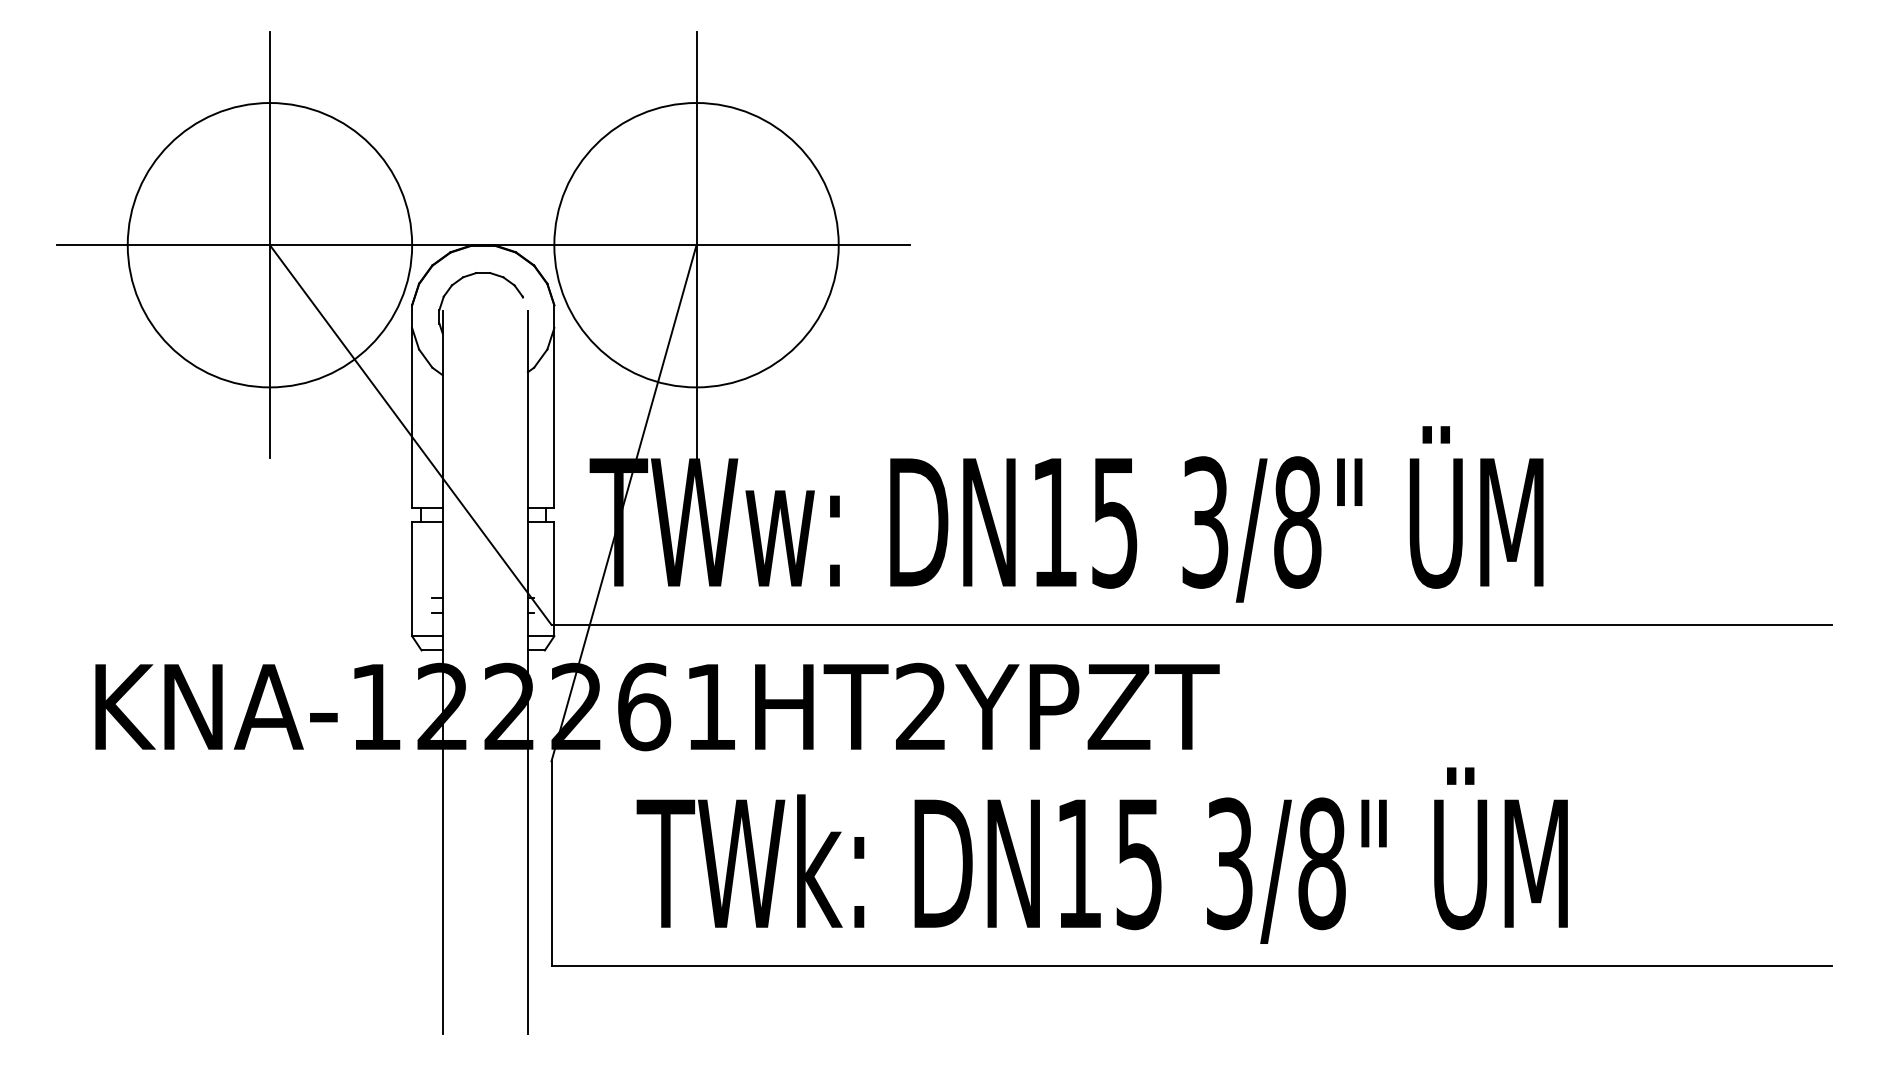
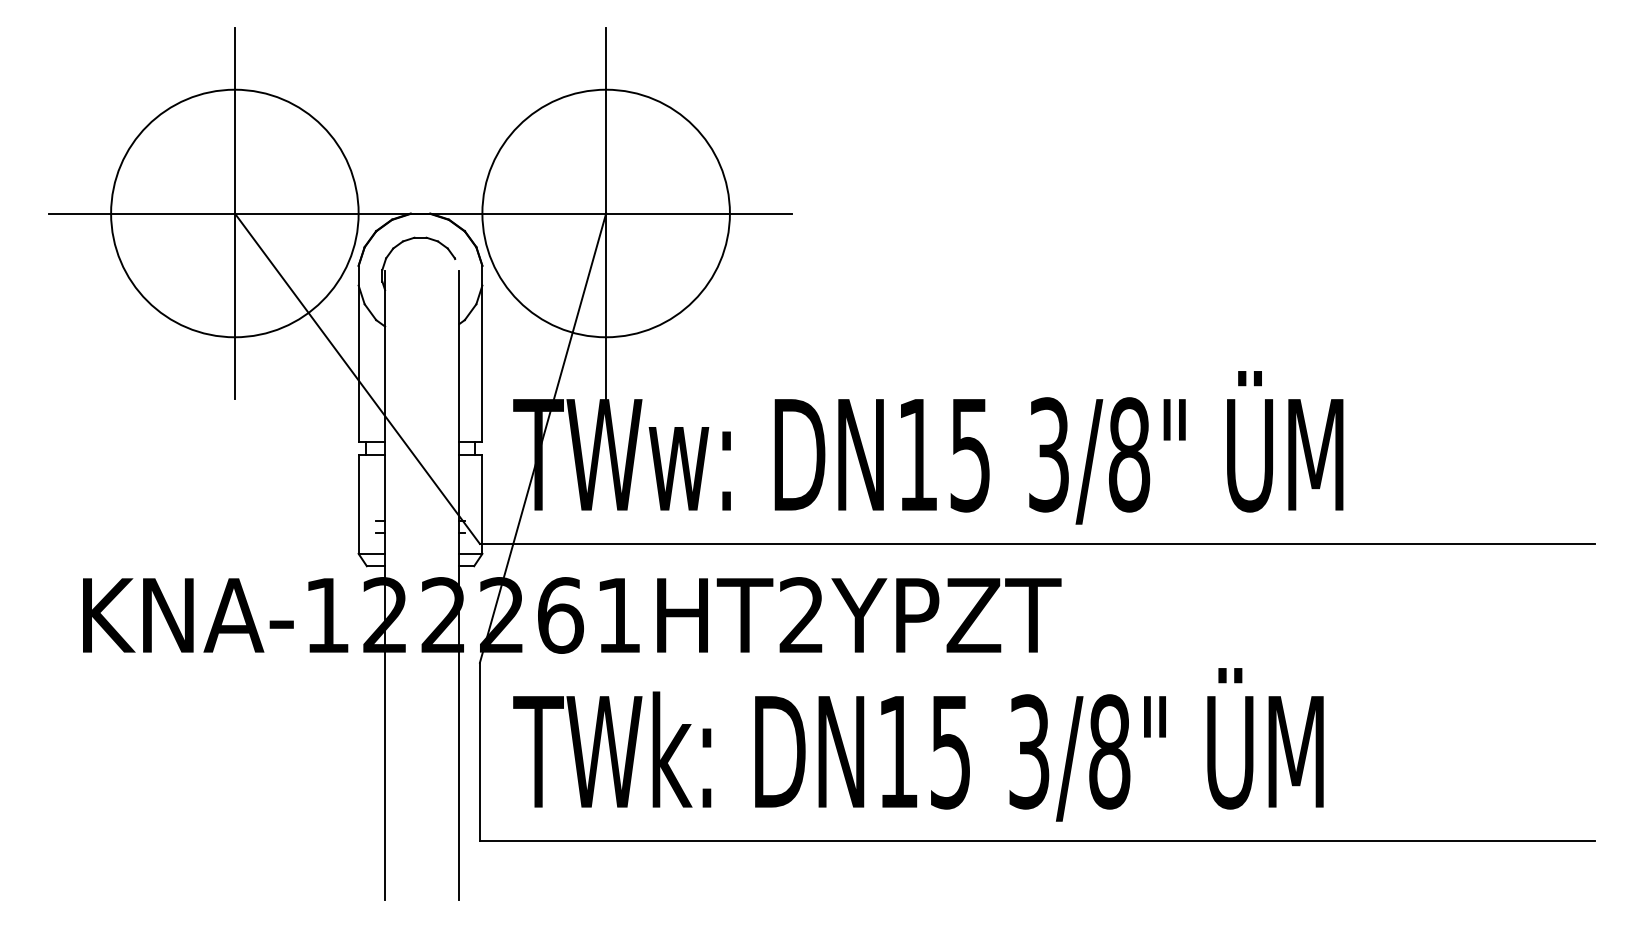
text: (1101, 855) -> (917, 744), moved

